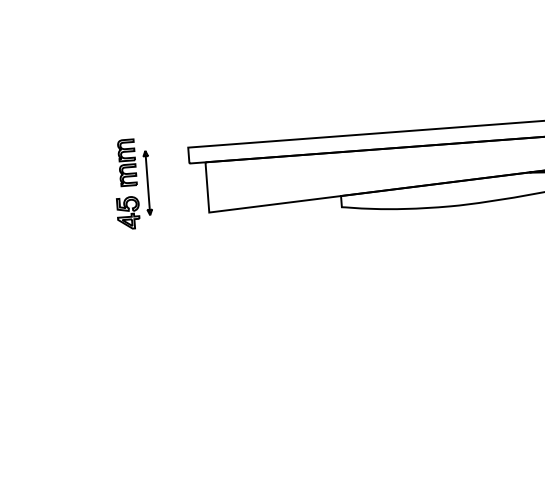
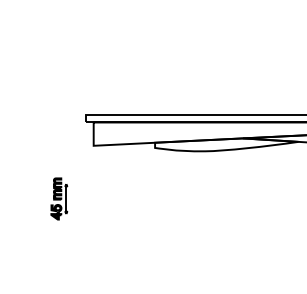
part: (132, 182) -> (59, 198), moved

